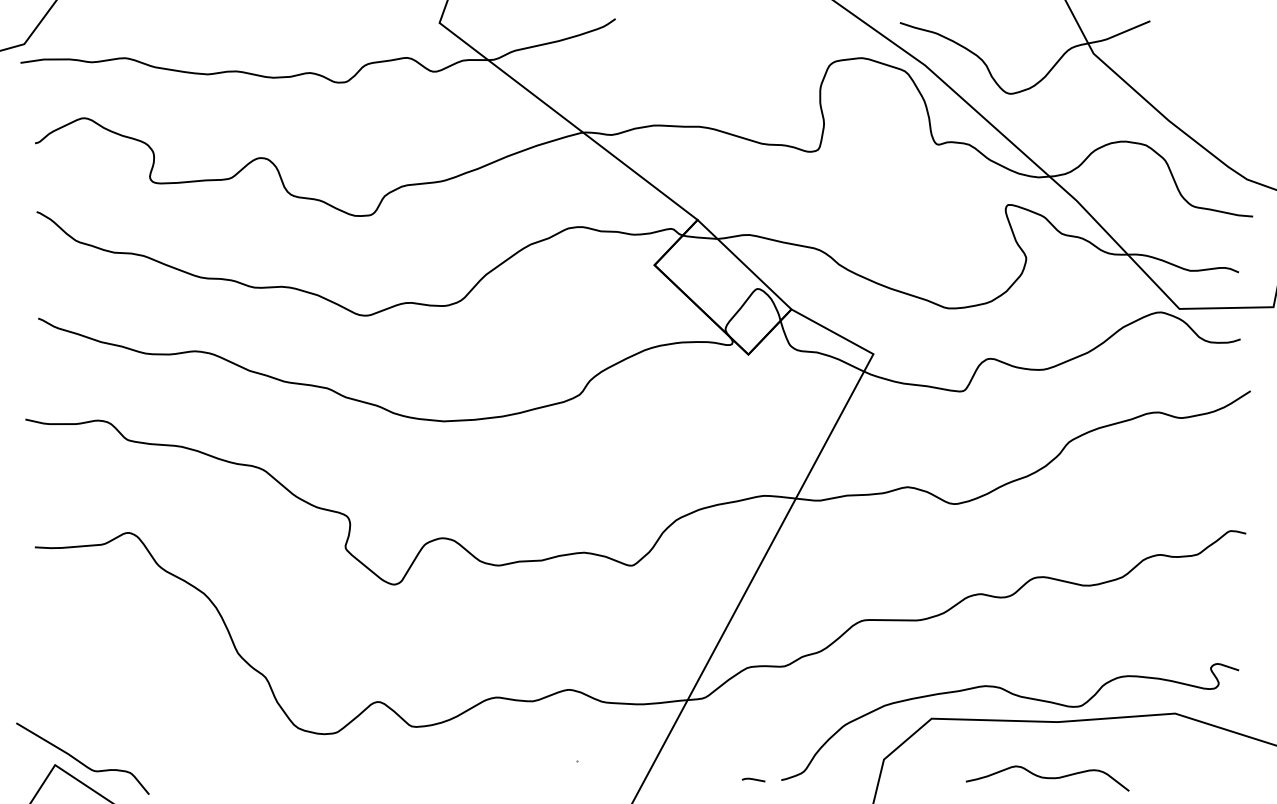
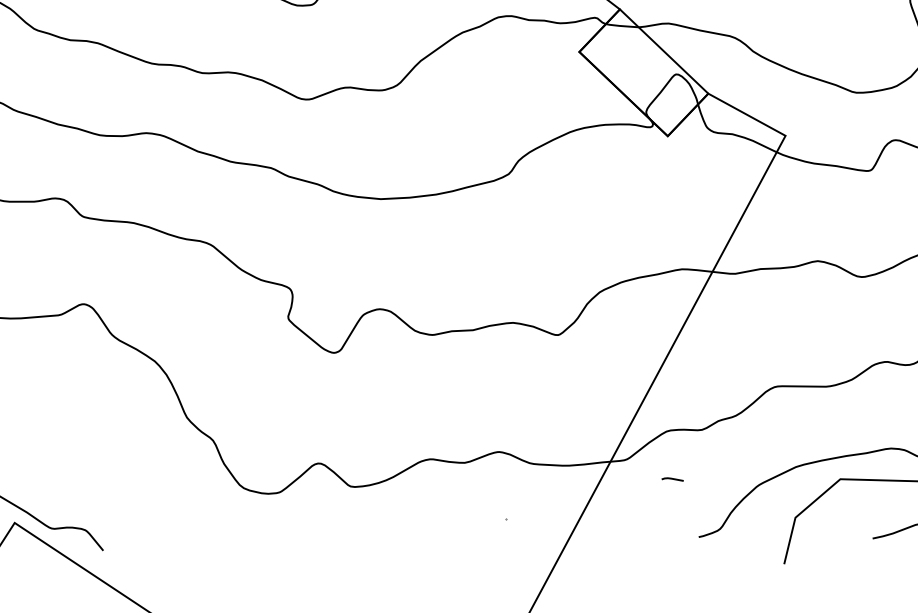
line: (753, 779) -> (672, 479), moved

